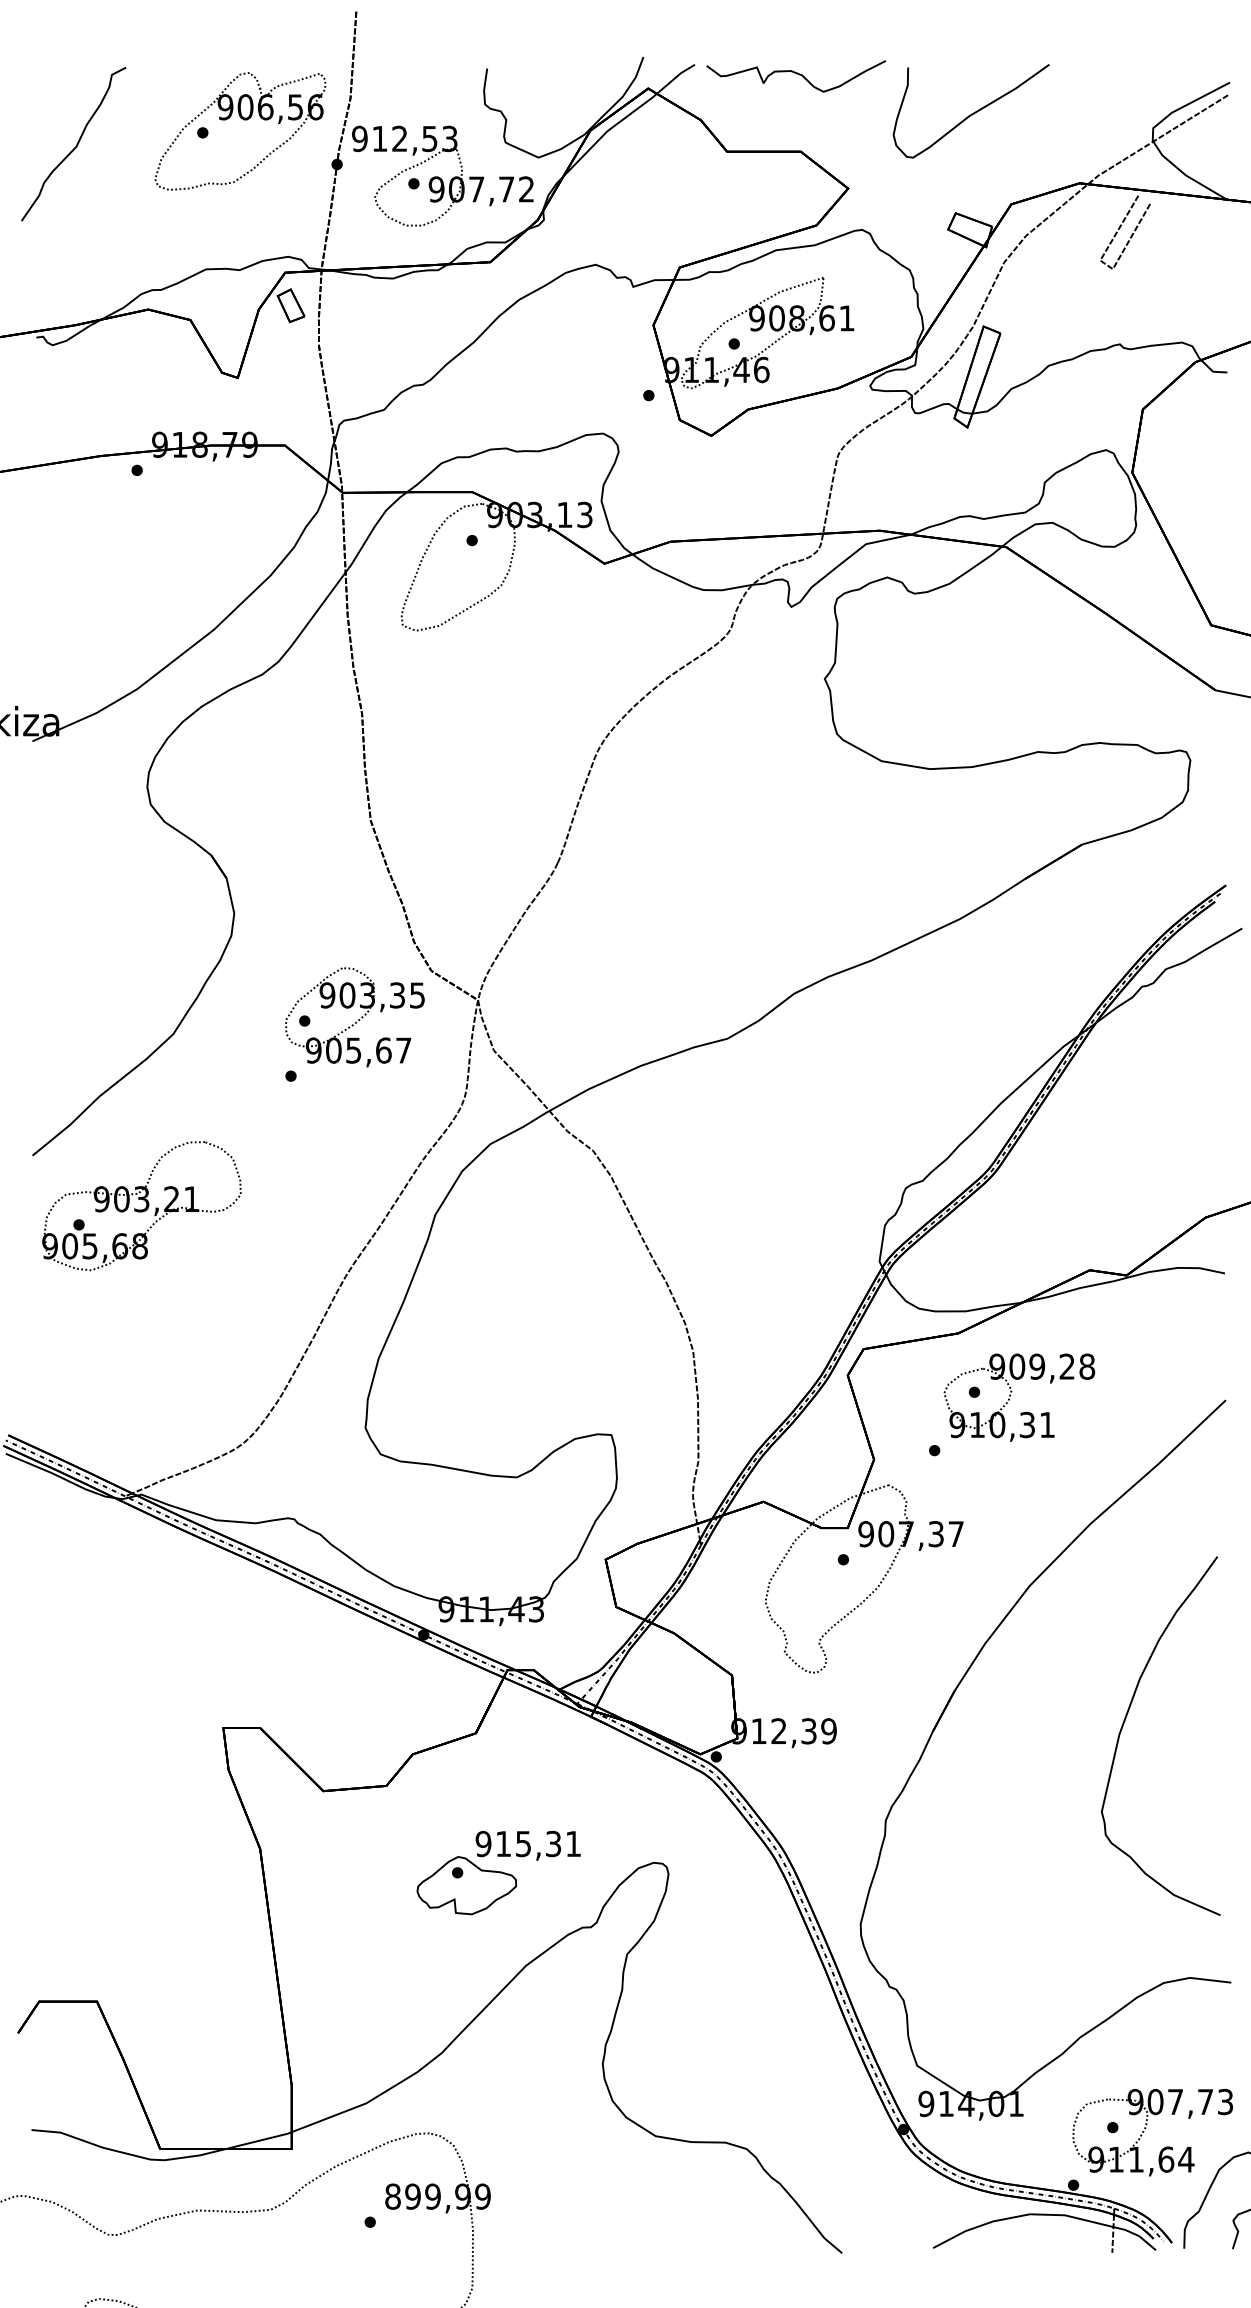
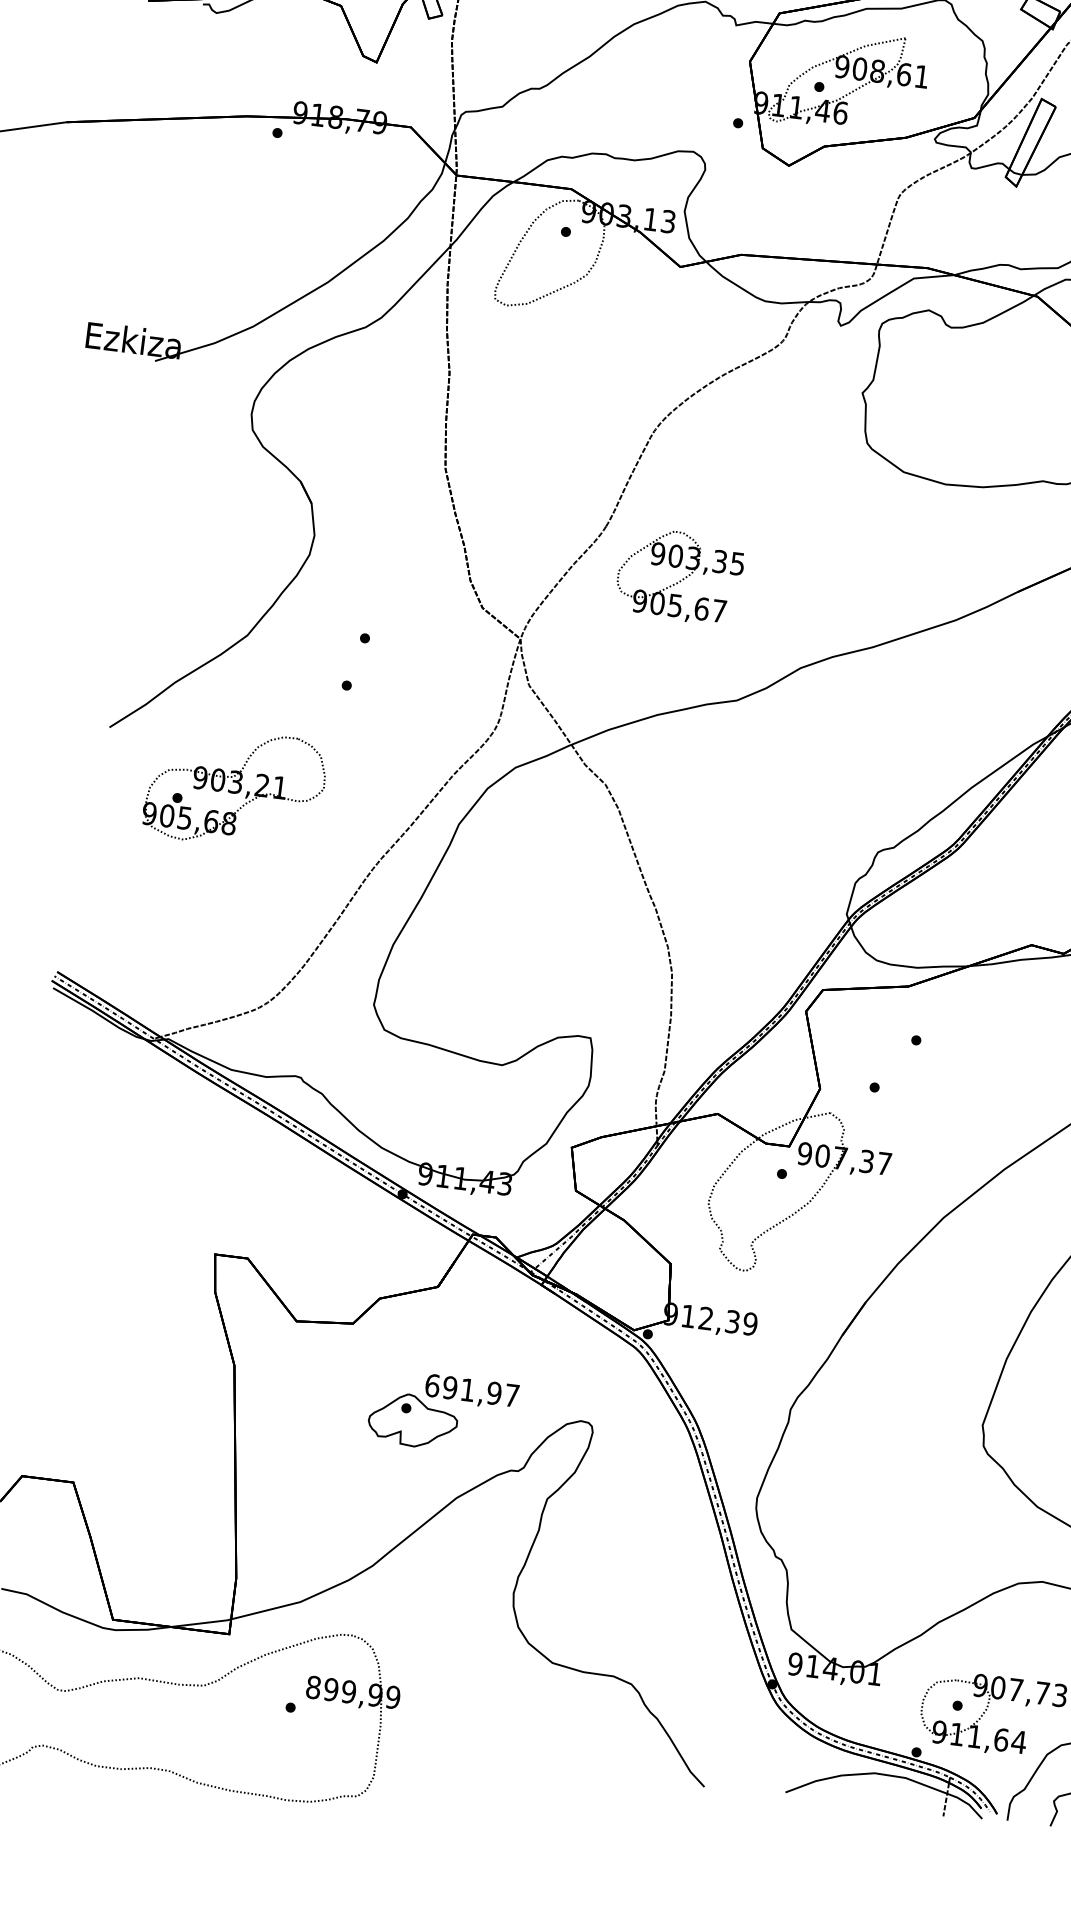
part: (354, 1017) -> (679, 576), moved
part: (141, 1206) -> (234, 788), moved
part: (1011, 1395) -> (948, 1047), removed
text: (527, 1843) -> (471, 1390), 915,31 -> 691,97

